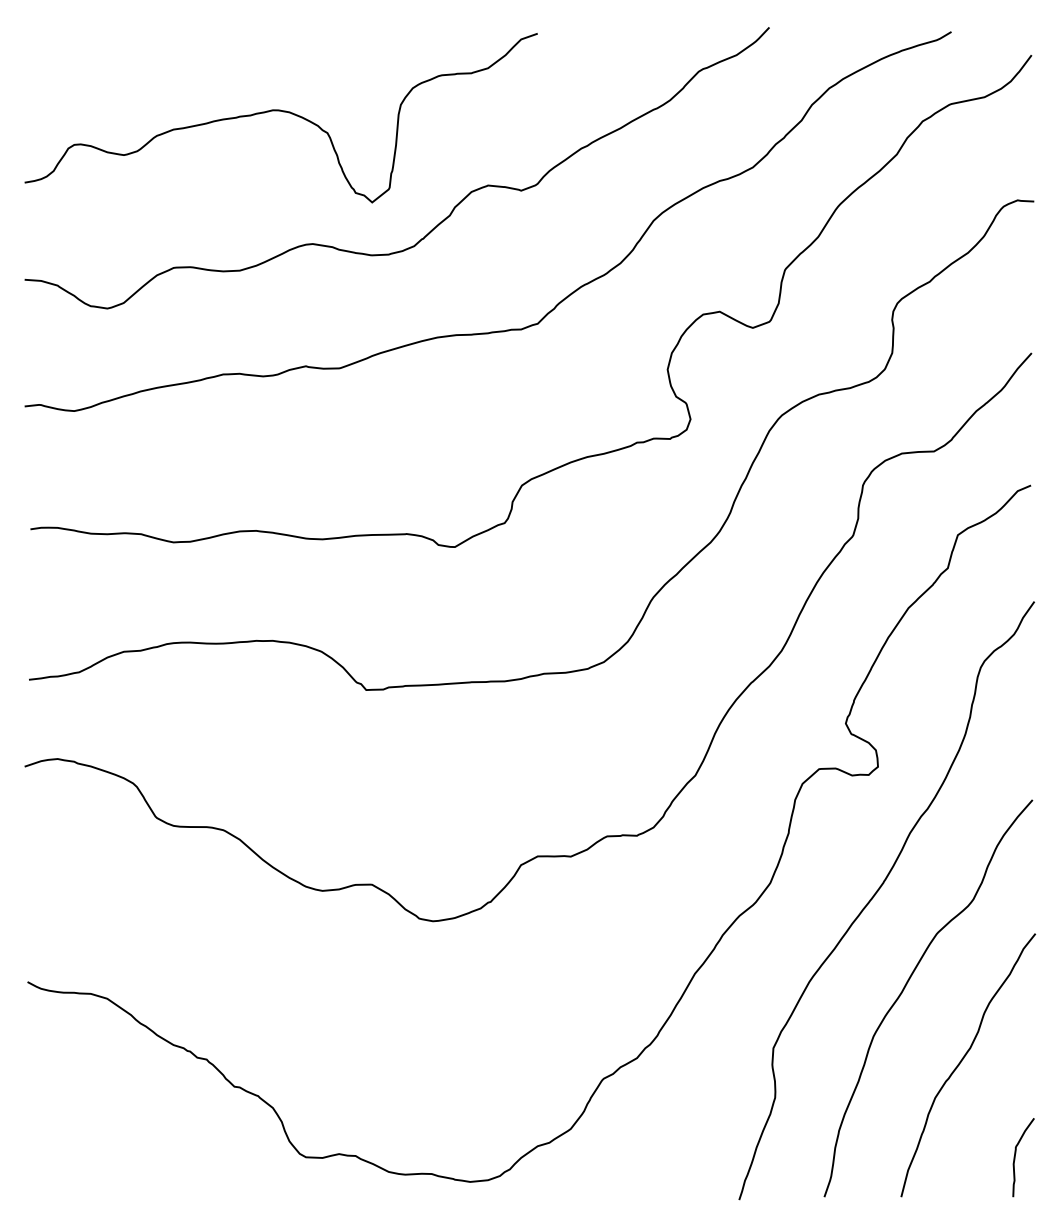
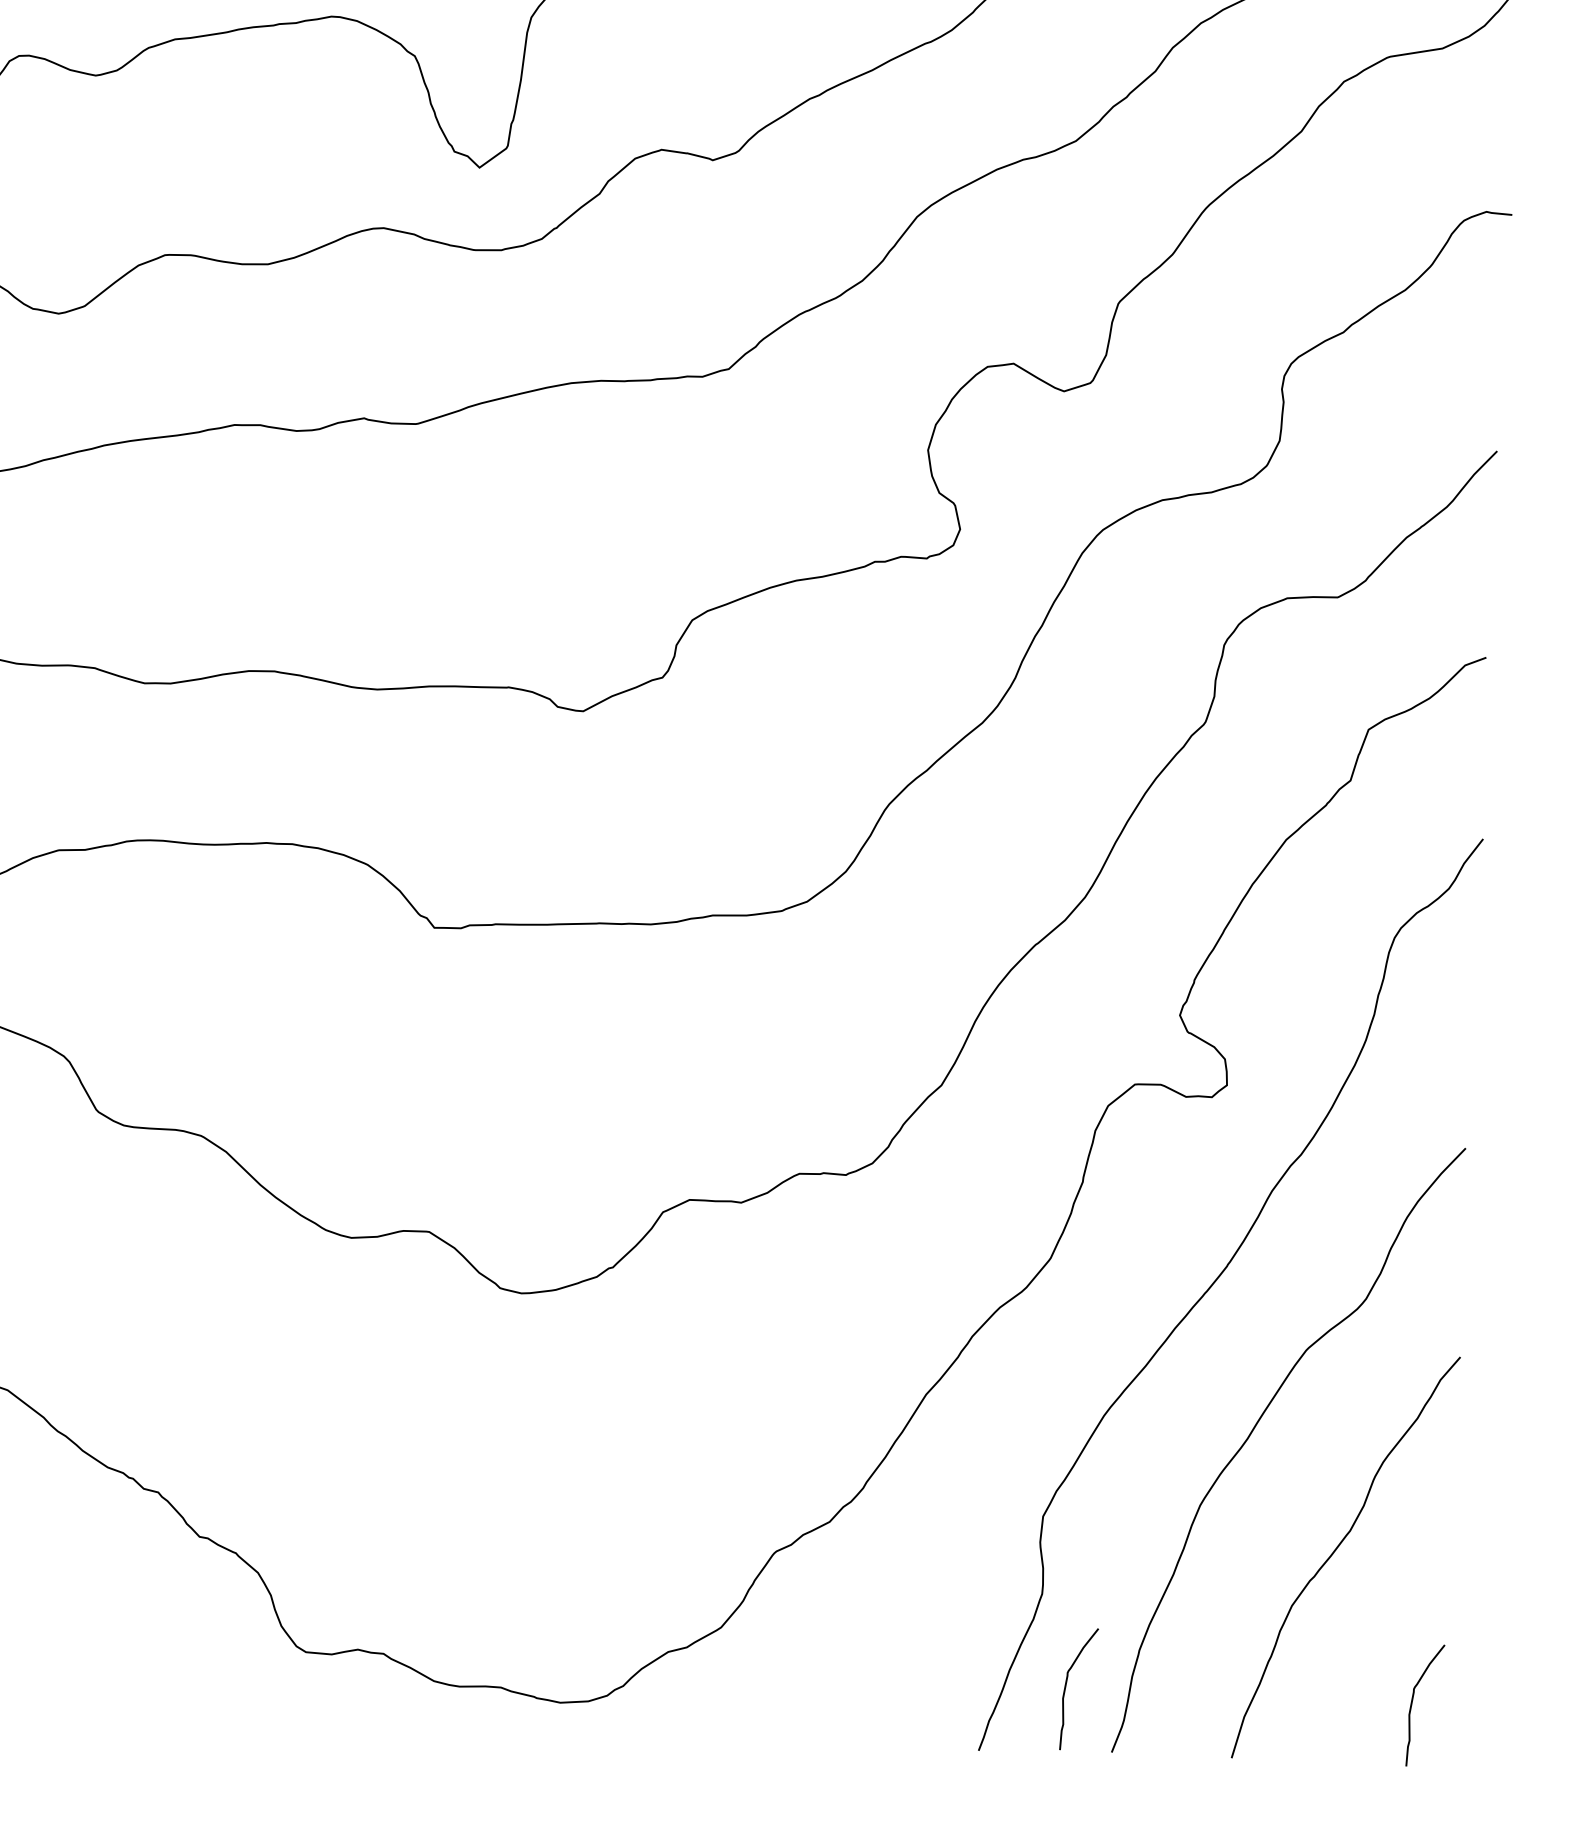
curve: (793, 1157) -> (1066, 1688), added

